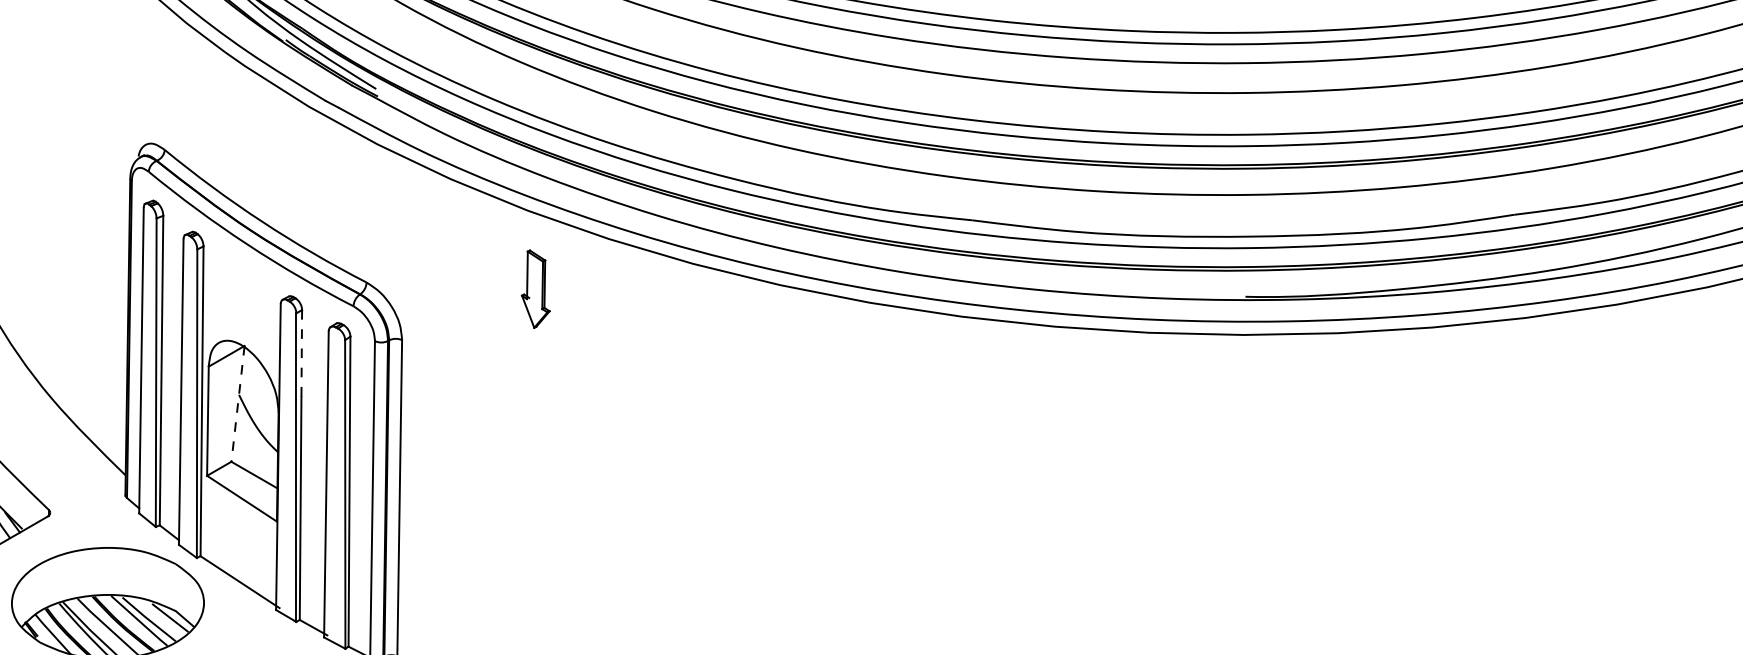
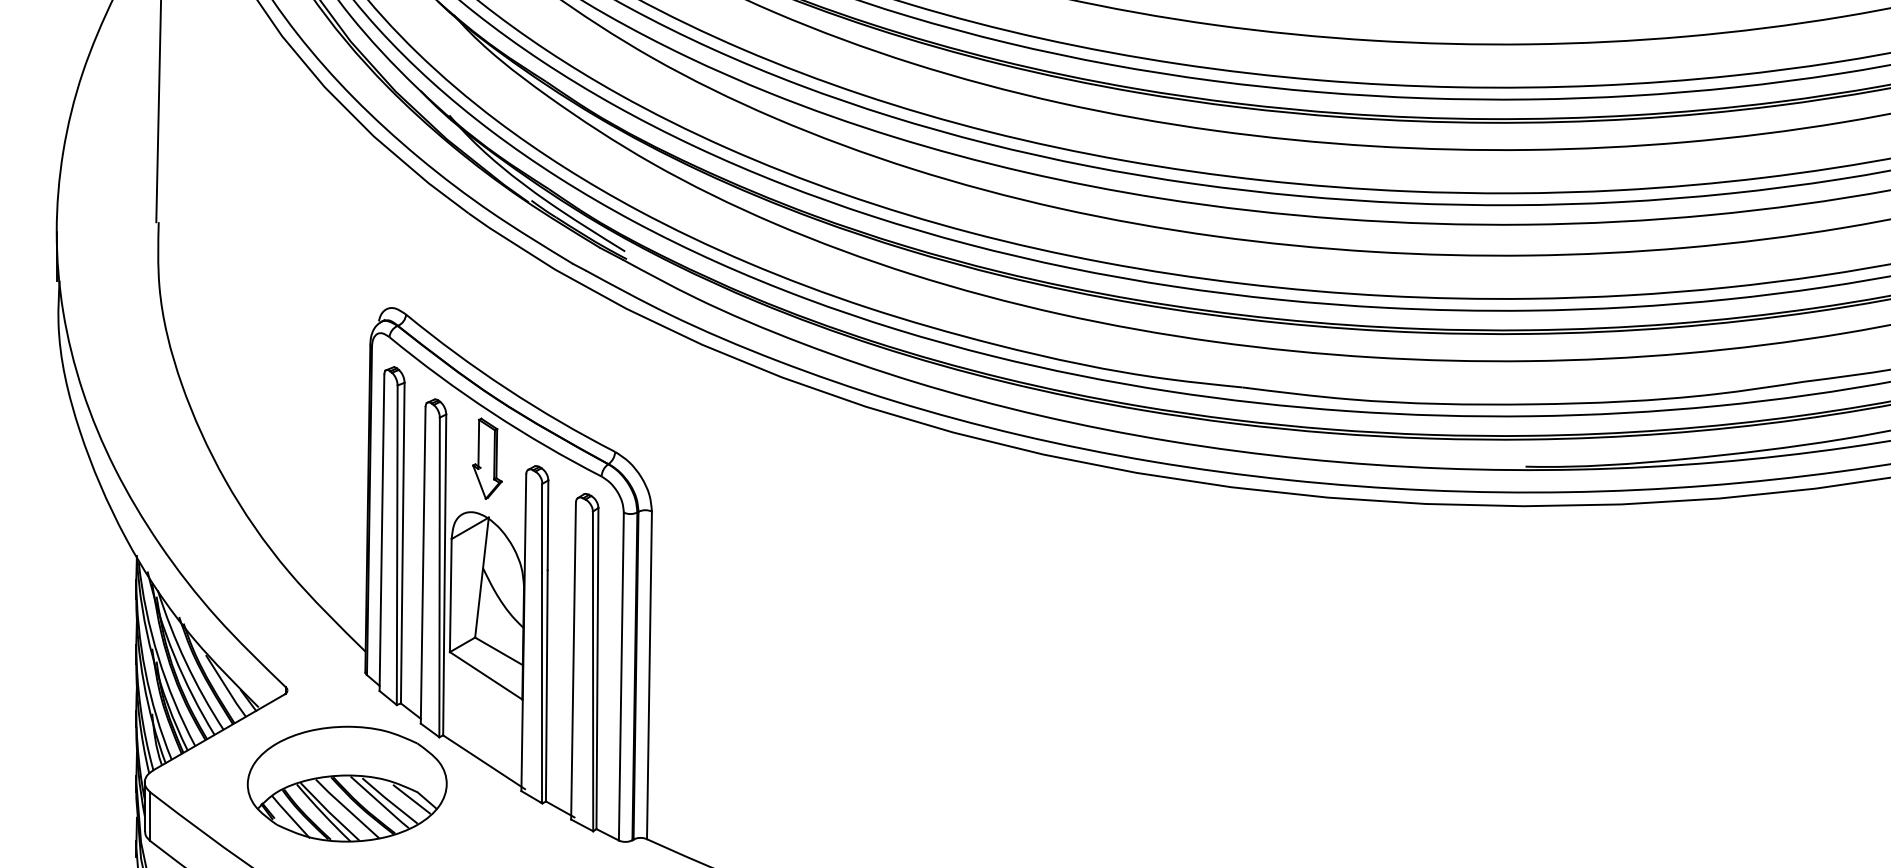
part: (535, 288) -> (487, 458), moved
line: (302, 353) -> (548, 525), dashed -> solid
line: (237, 404) -> (481, 578), dashed -> solid

